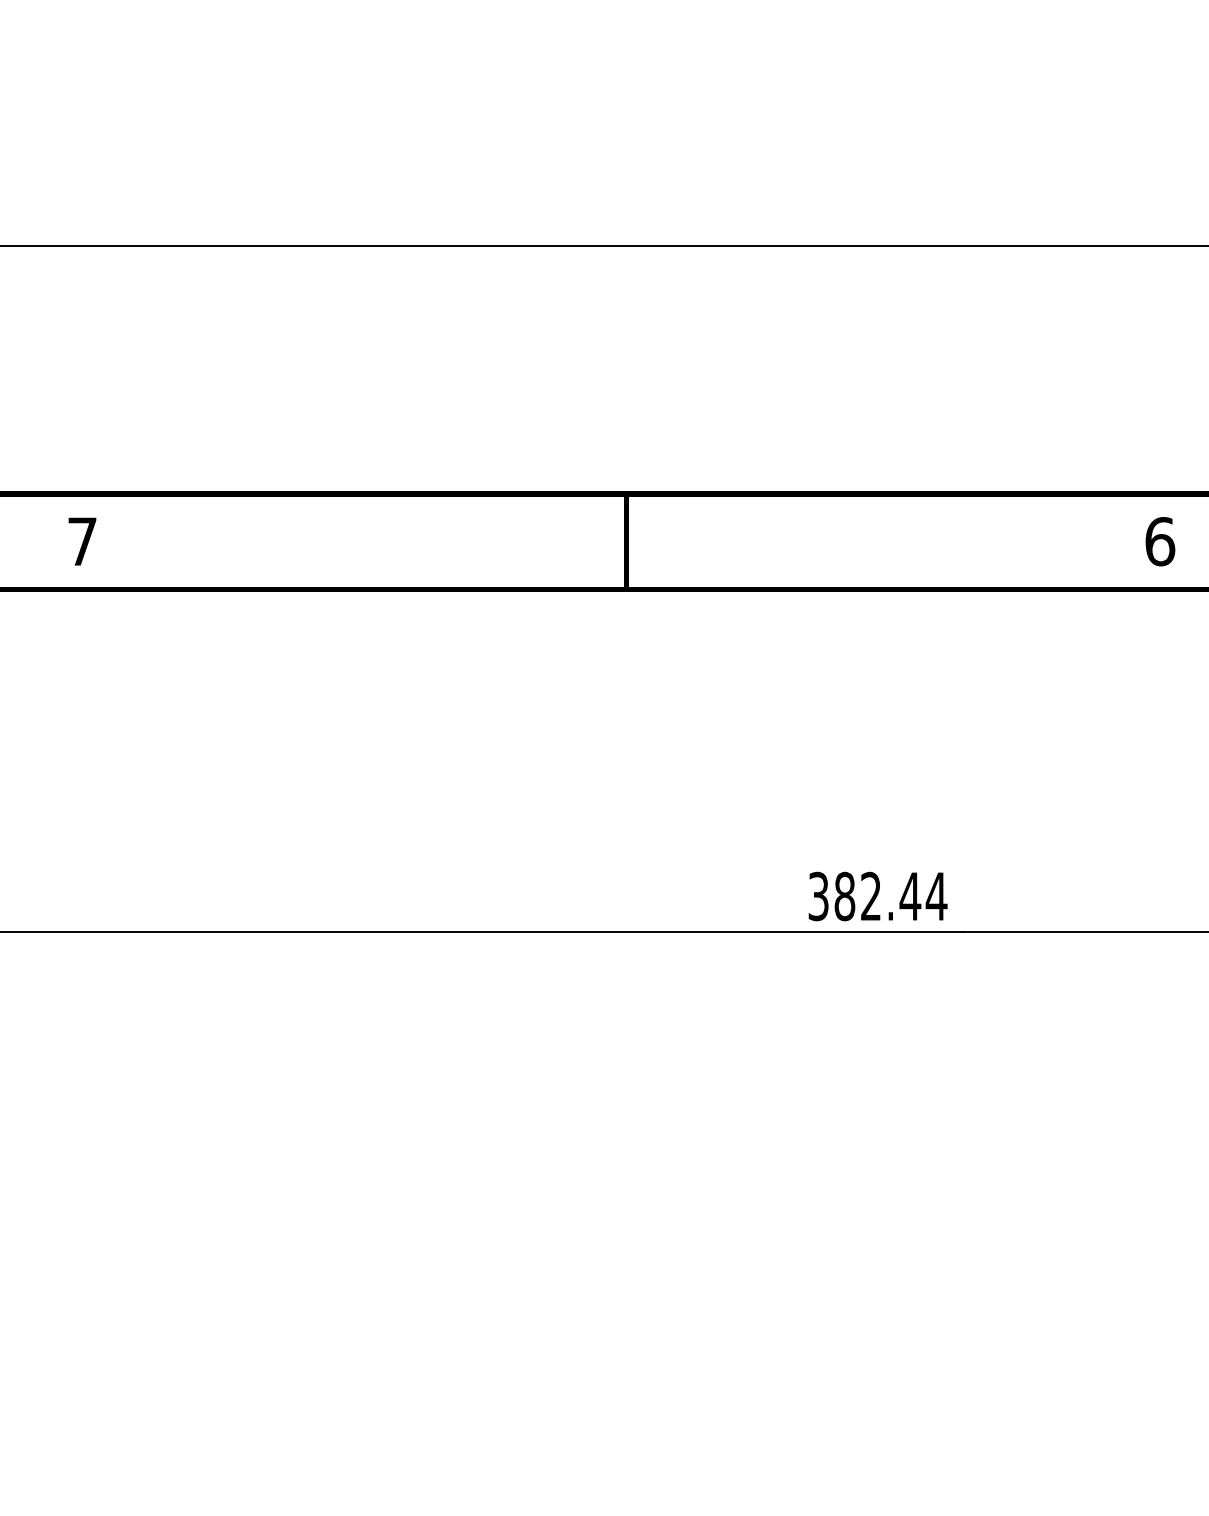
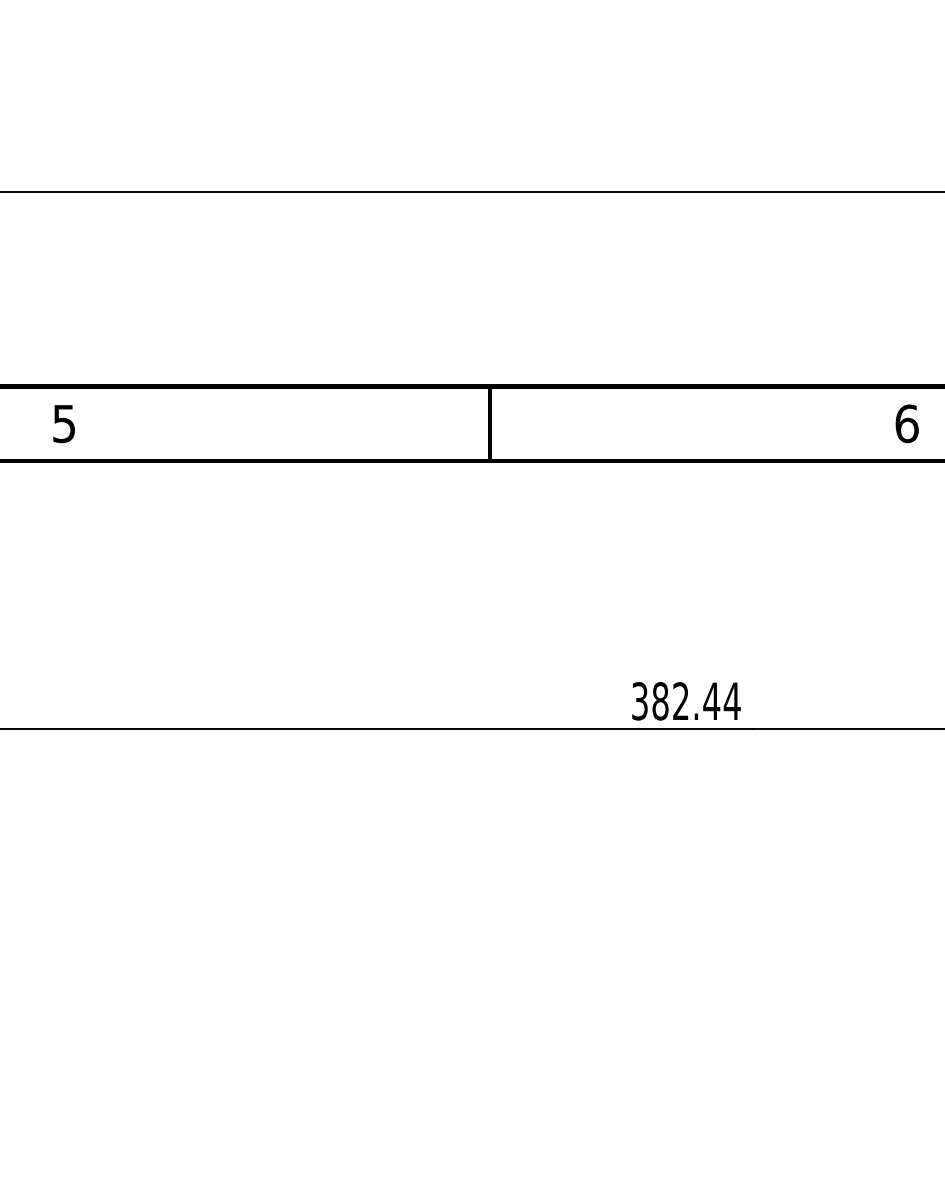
text: (82, 541) -> (64, 423), 7 -> 5

